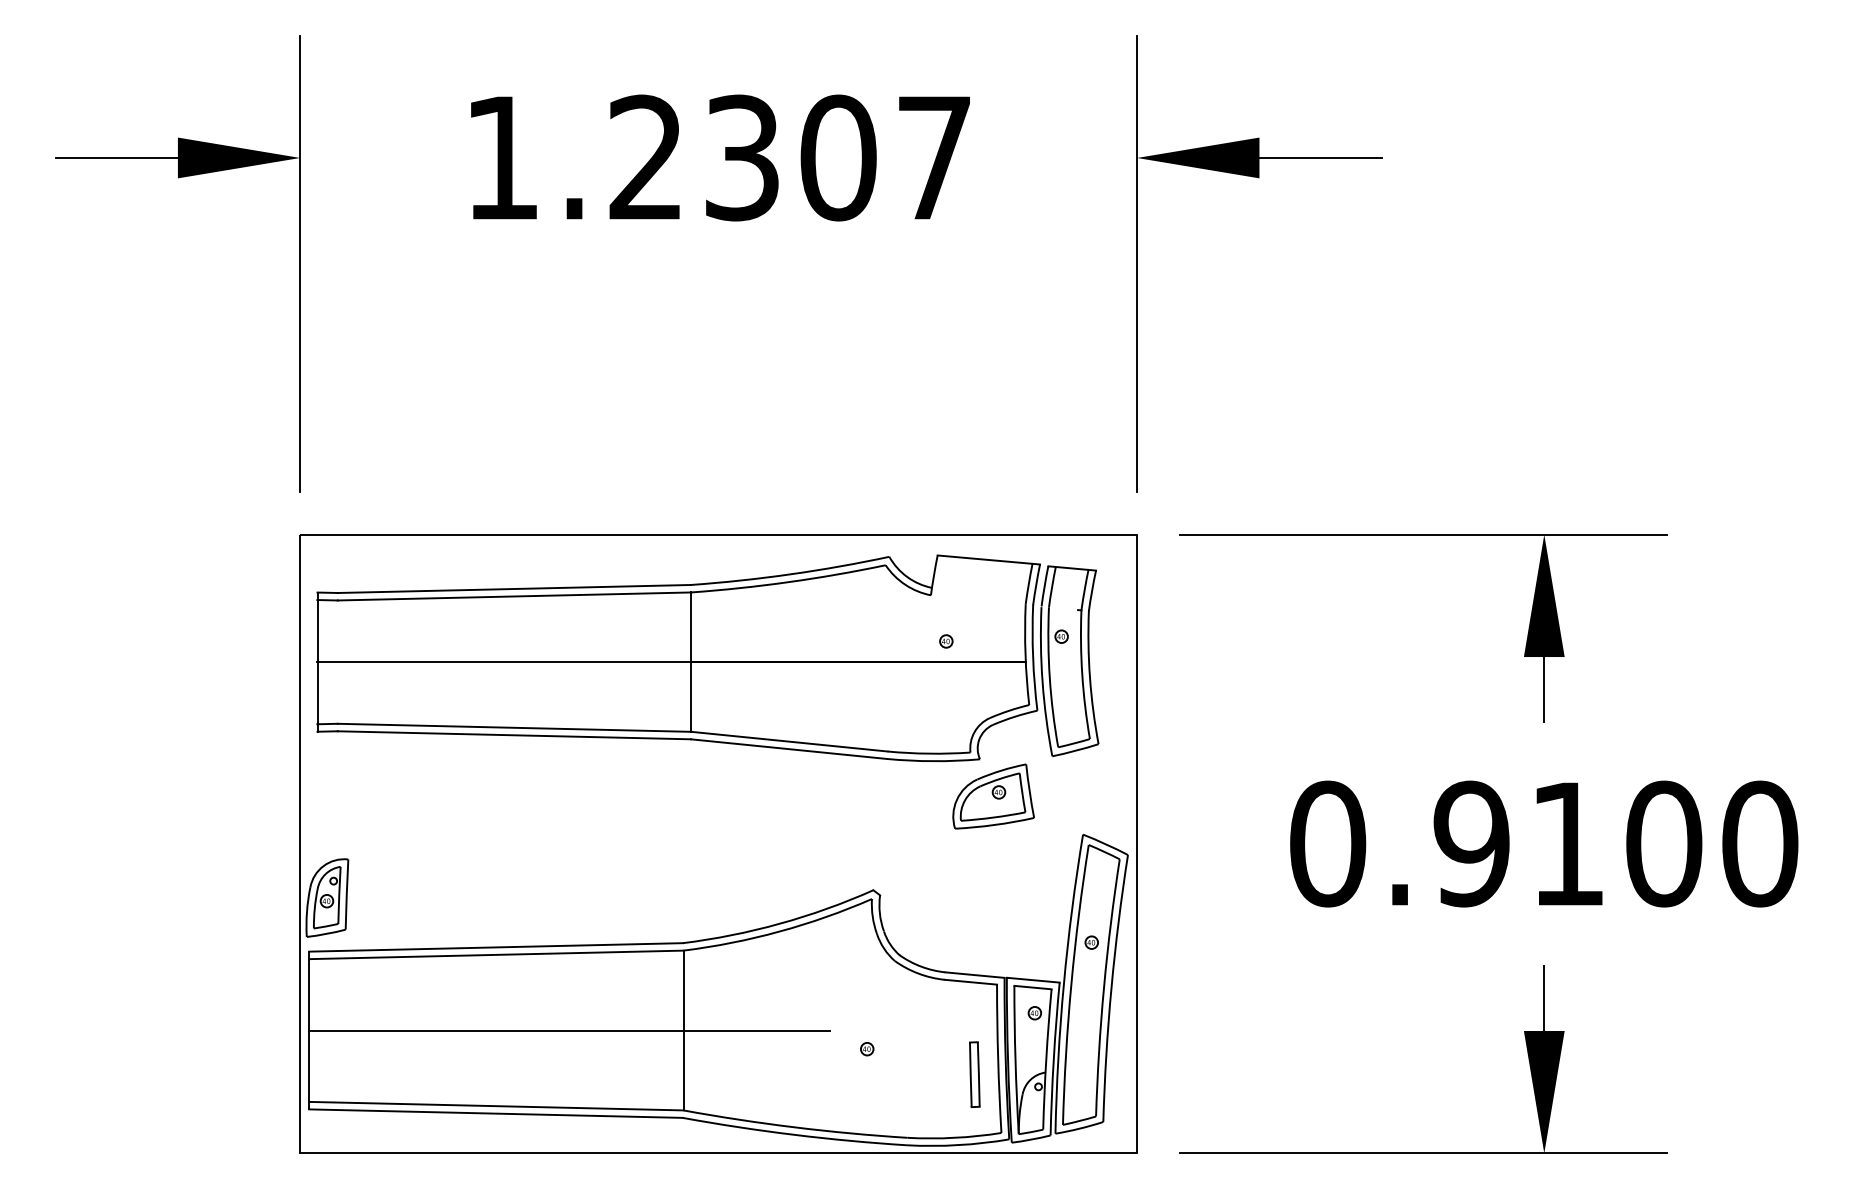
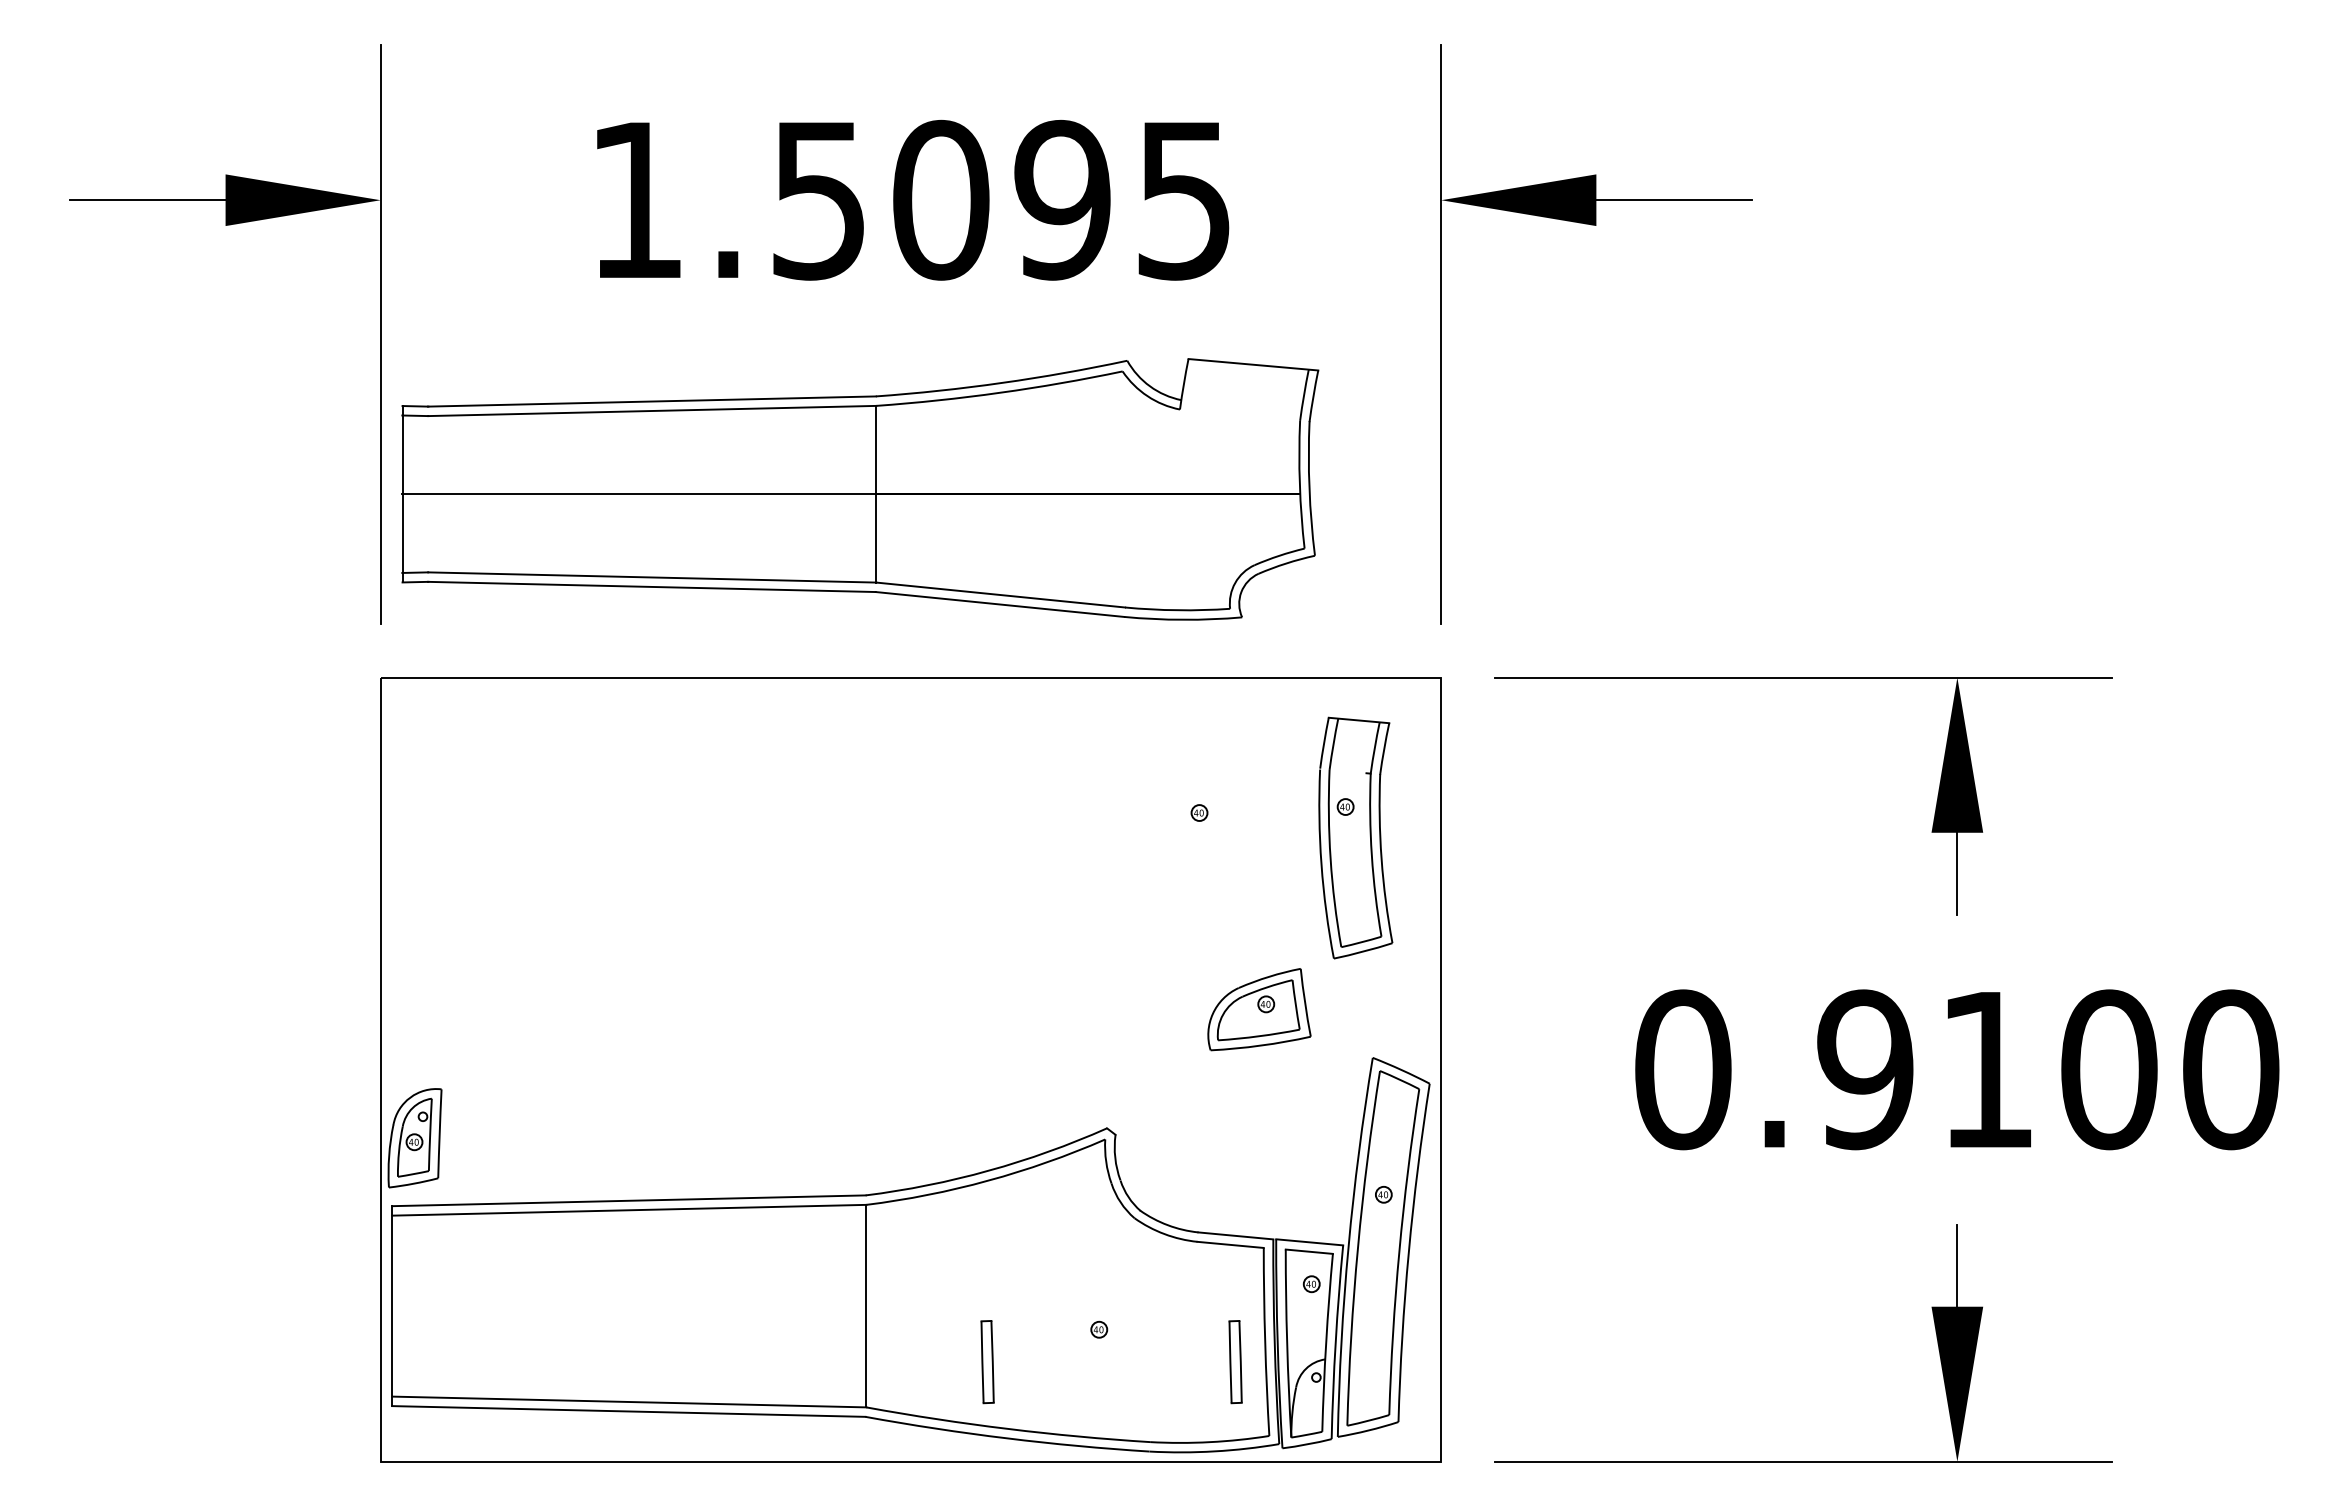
text: (789, 157) -> (1000, 199), 1.2307 -> 1.5095
part: (678, 658) -> (860, 489), moved
line: (569, 1030) -> (722, 1306), removed
part: (779, 1075) -> (987, 1362), added

